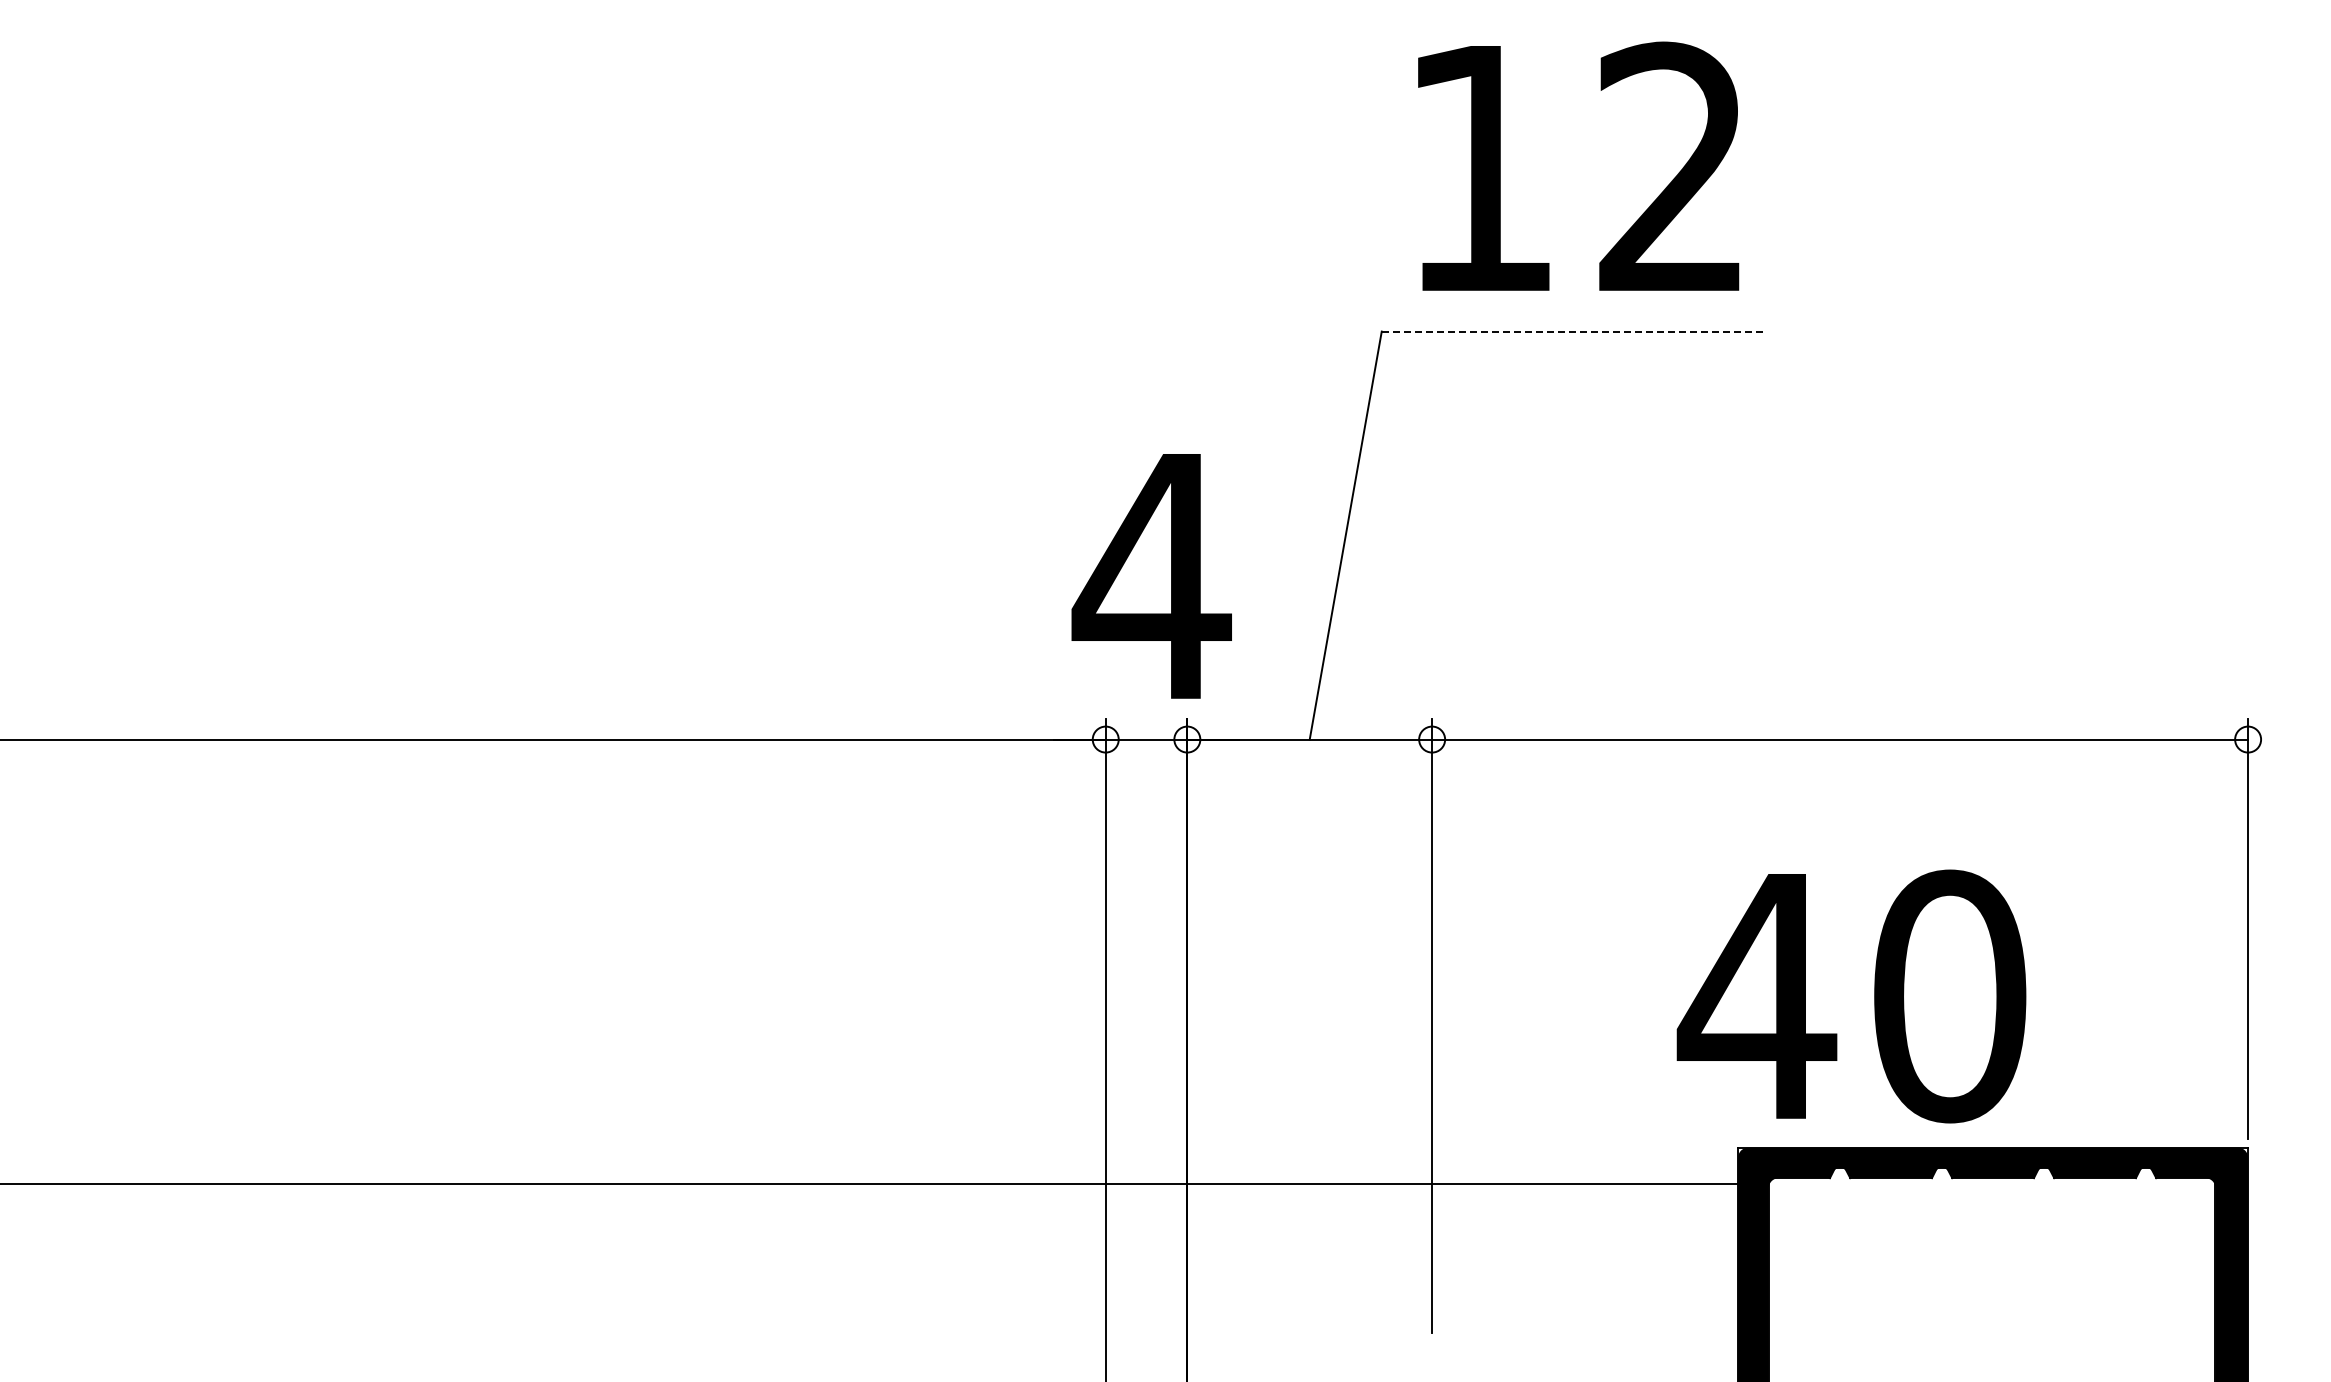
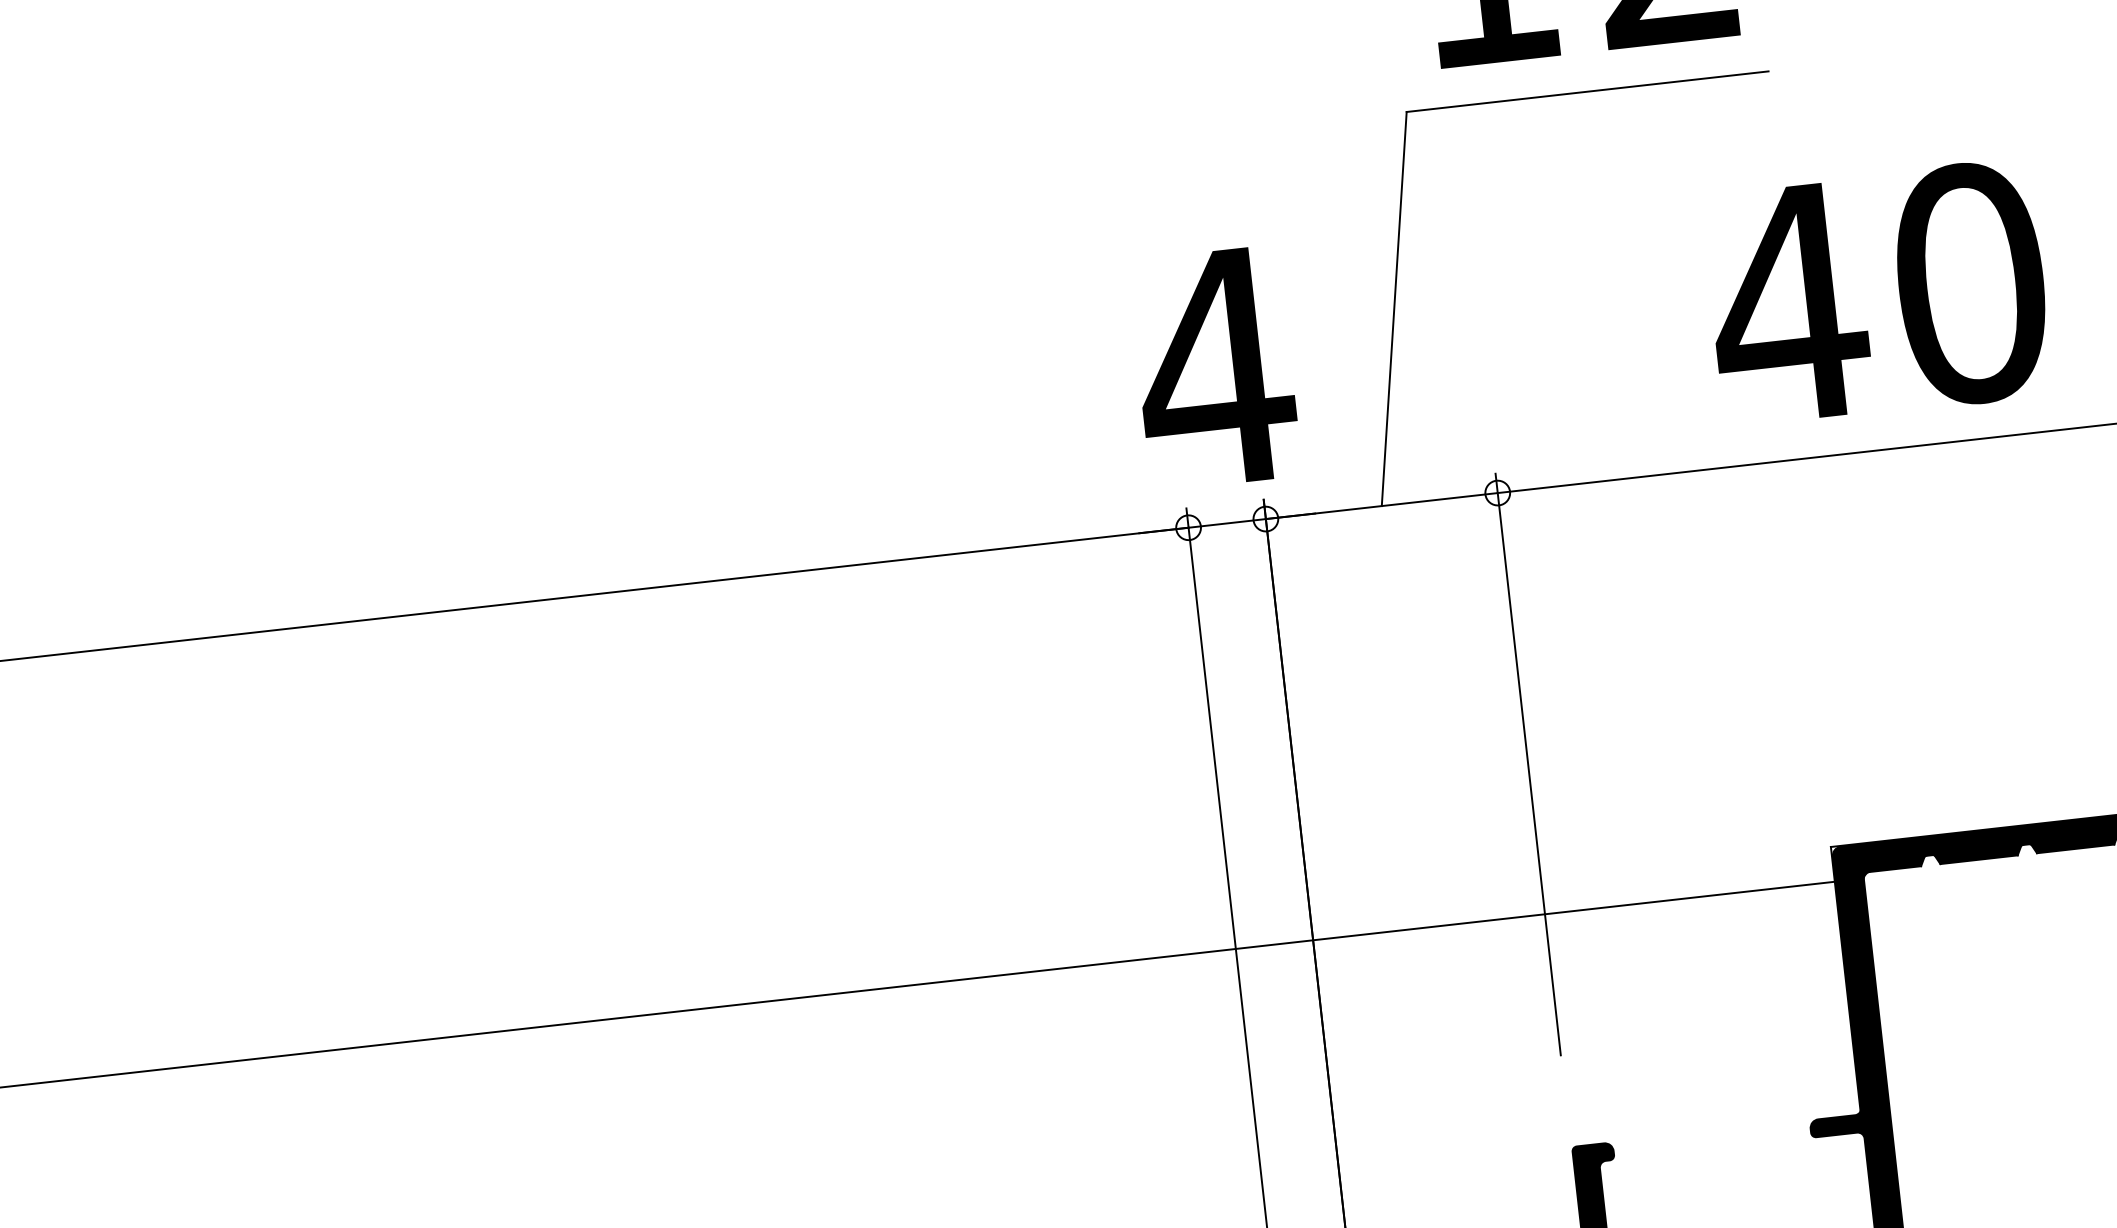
line: (1573, 331) -> (1588, 91), dashed -> solid
text: (1851, 996) -> (1877, 294), moved

